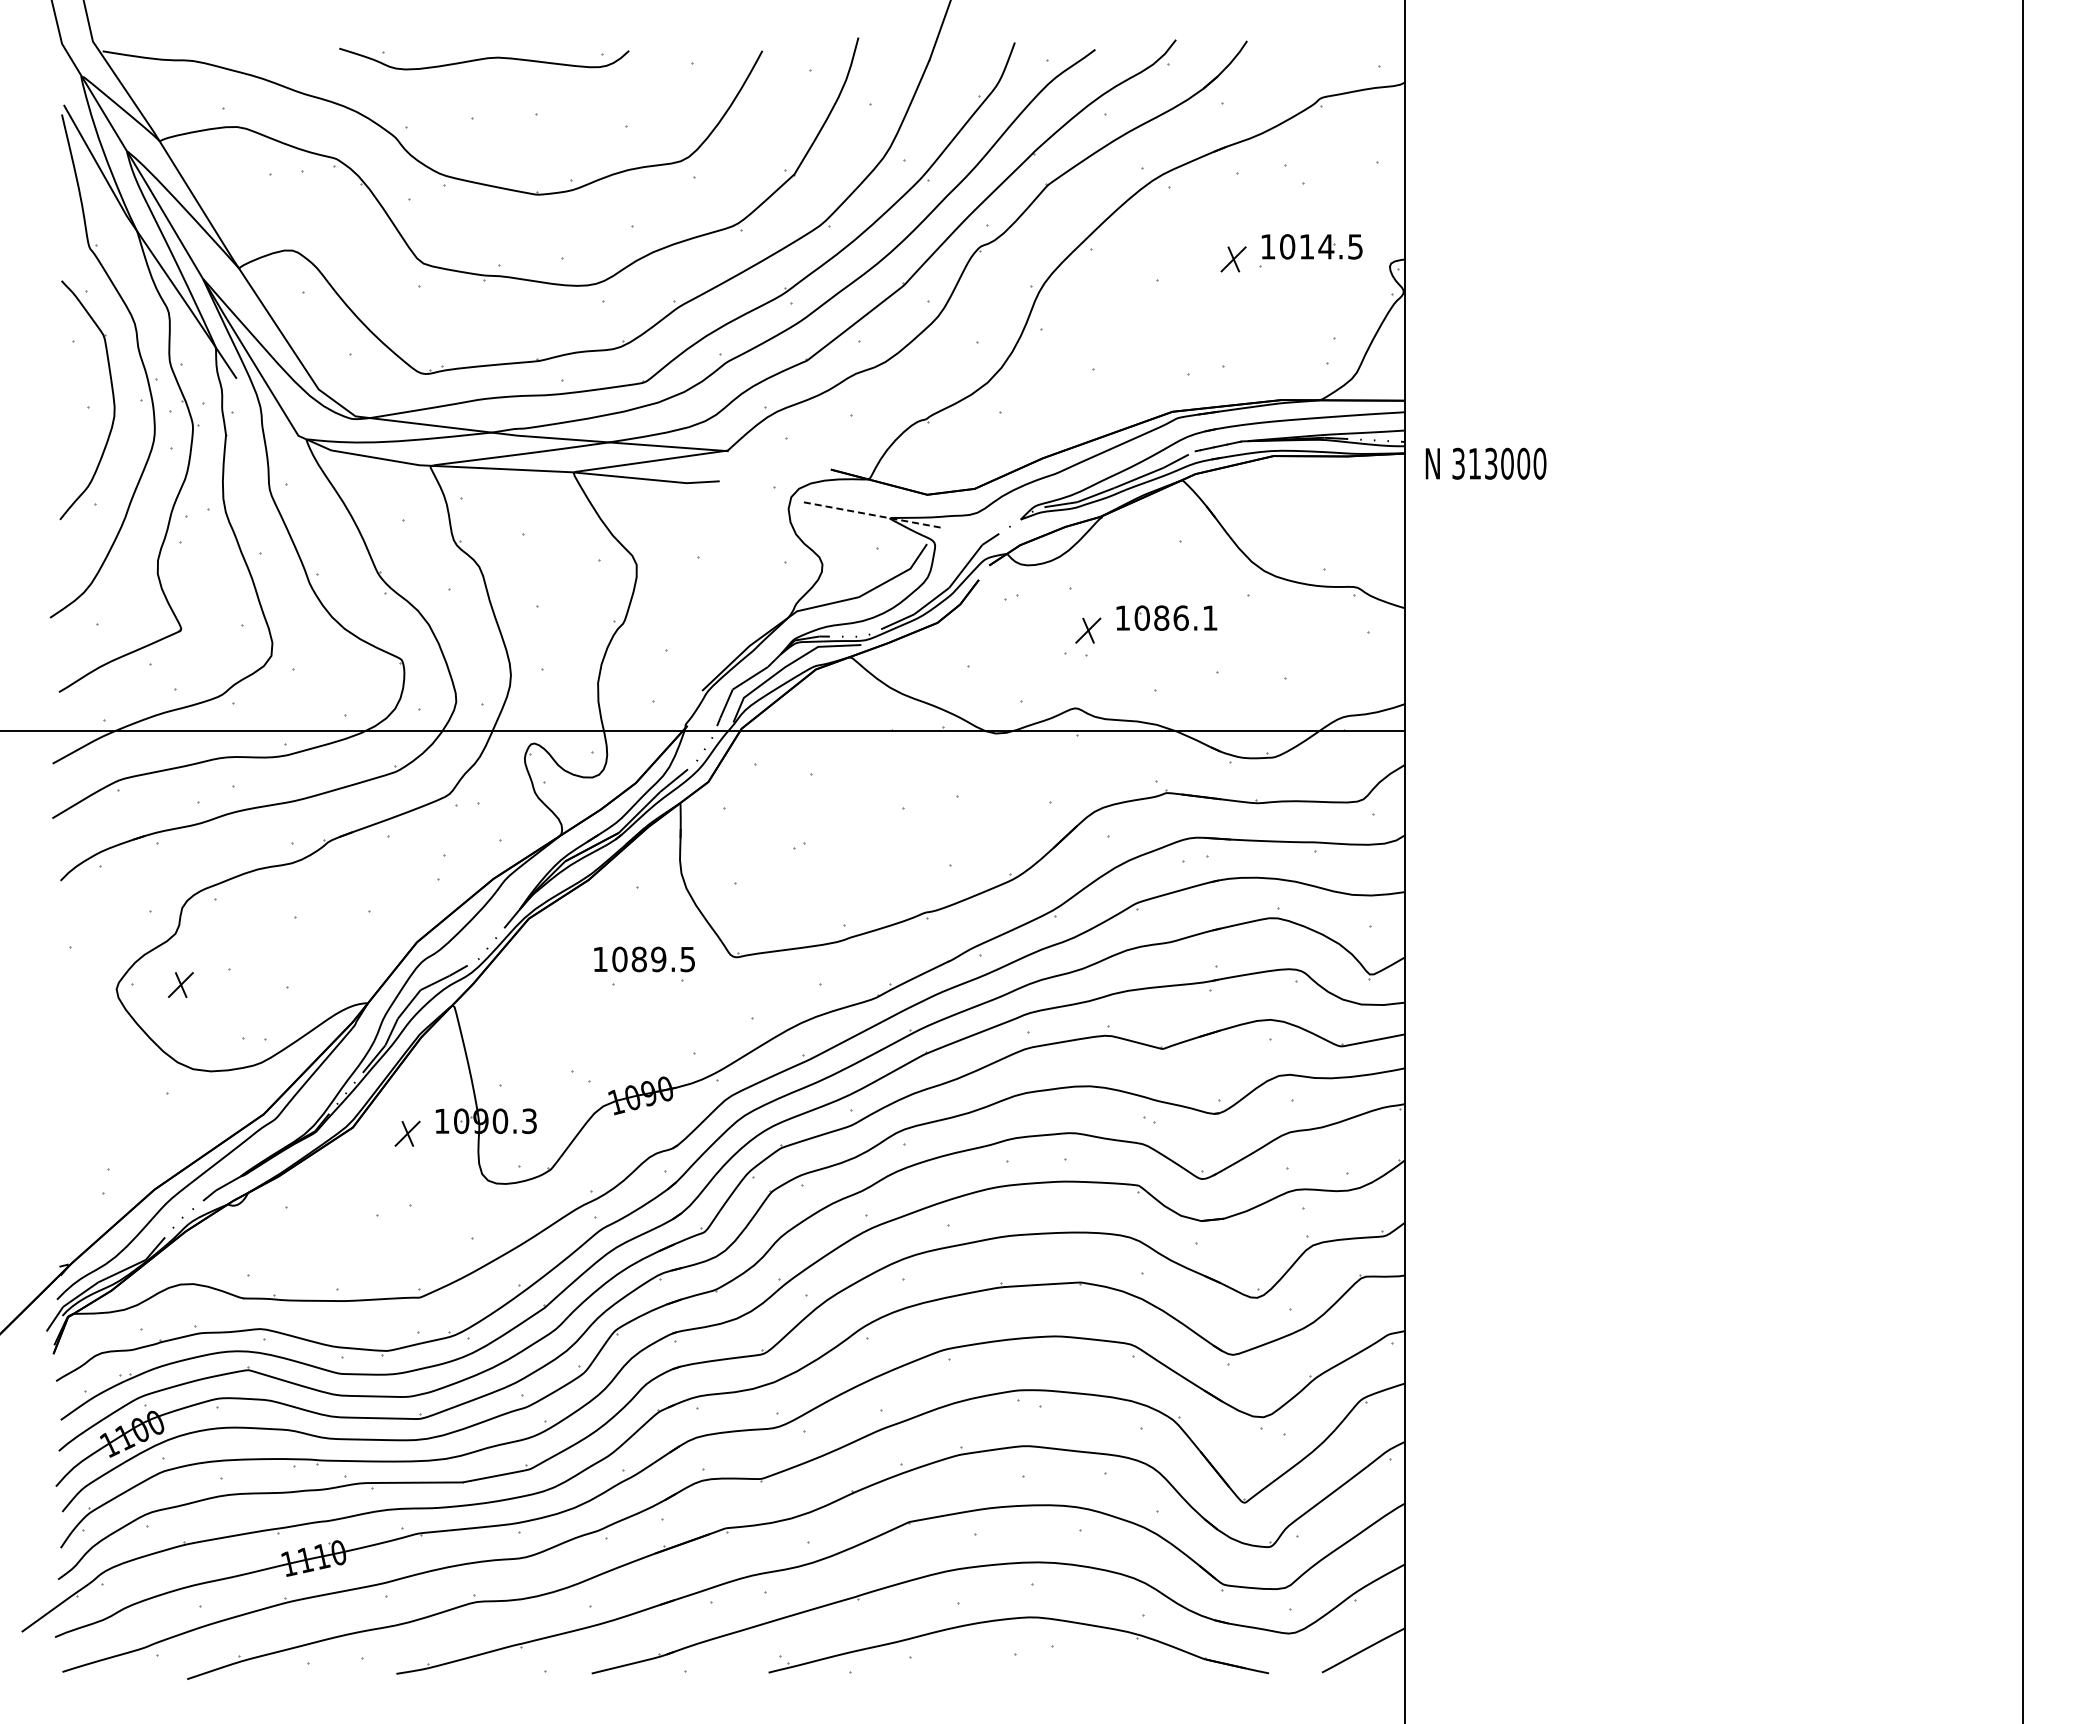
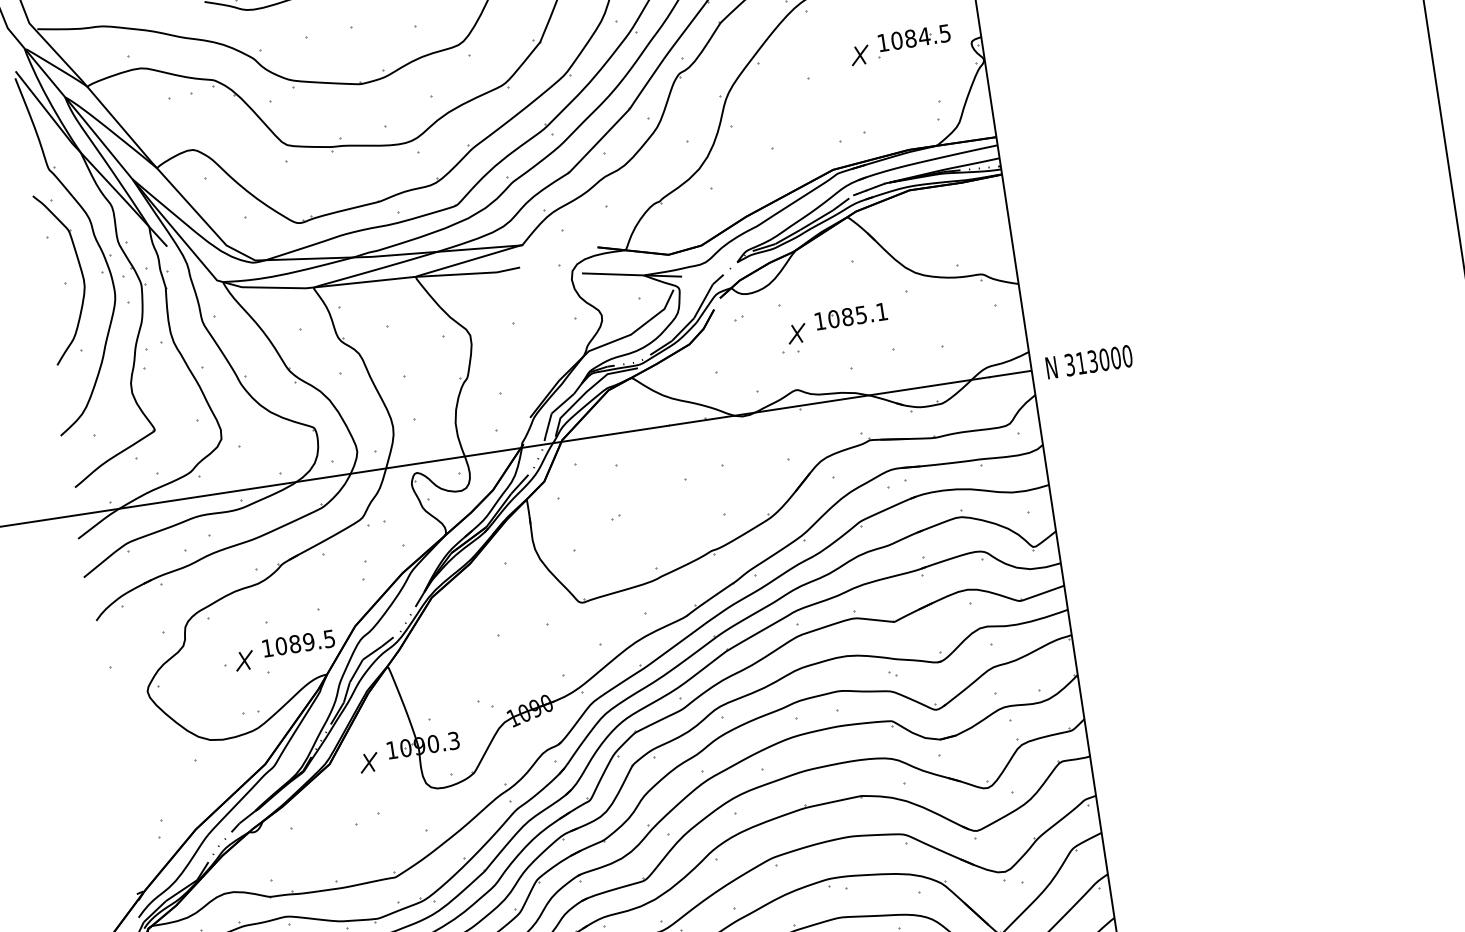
text: (1306, 246) -> (910, 38), 1014.5 -> 1084.5
text: (1485, 463) -> (1088, 361), moved
line: (872, 515) -> (631, 275), dashed -> solid
text: (1180, 617) -> (860, 314), 1086.1 -> 1085.1
text: (644, 959) -> (298, 643), moved
part: (180, 984) -> (244, 660), moved

